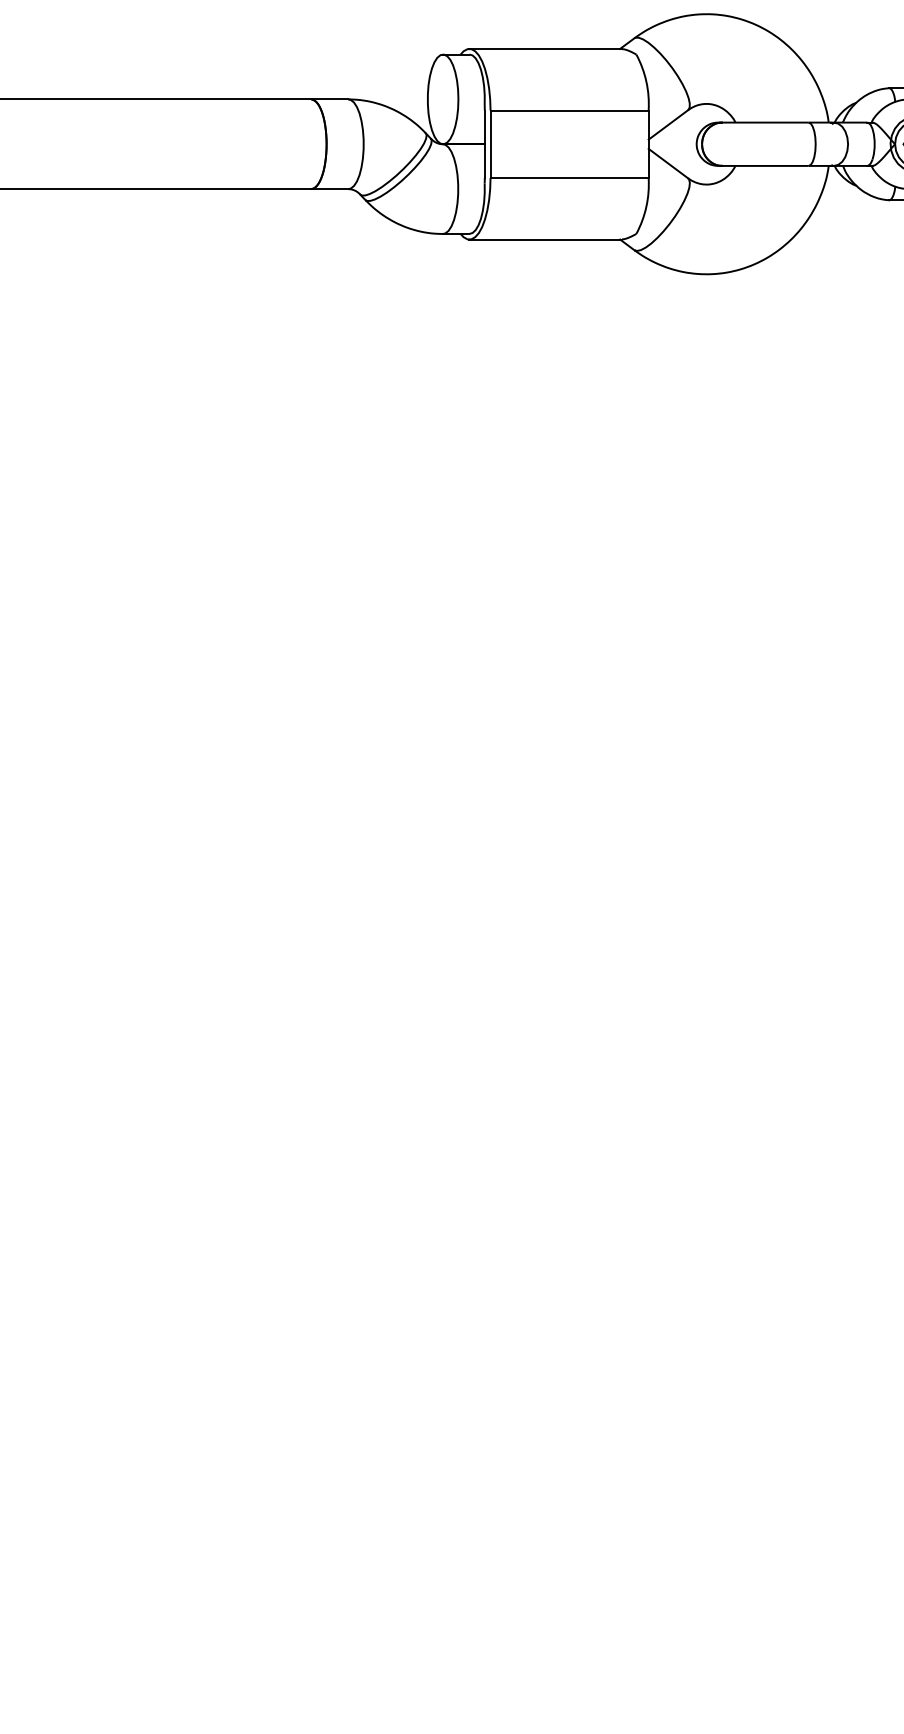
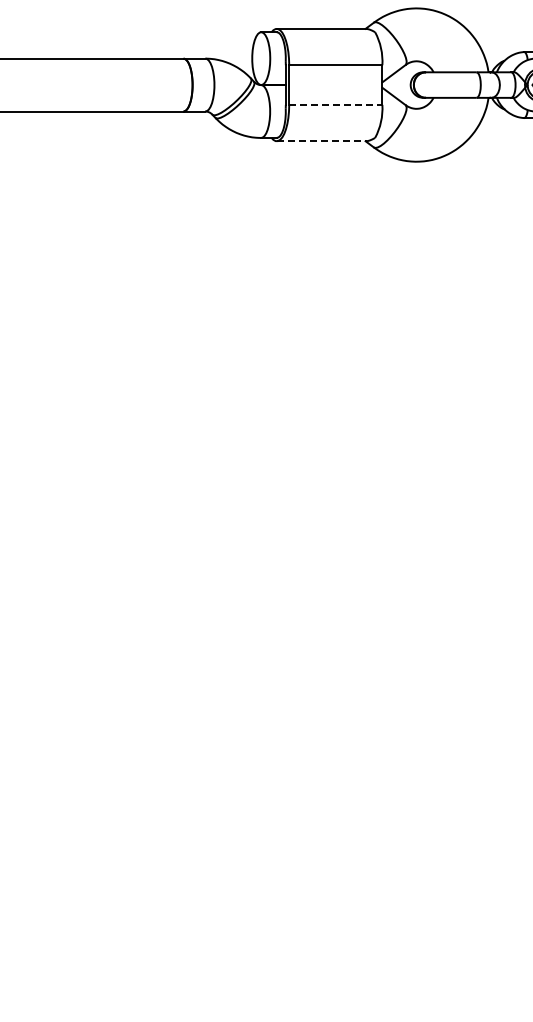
line: (569, 177) -> (335, 104), solid -> dashed
line: (545, 239) -> (321, 141), solid -> dashed

